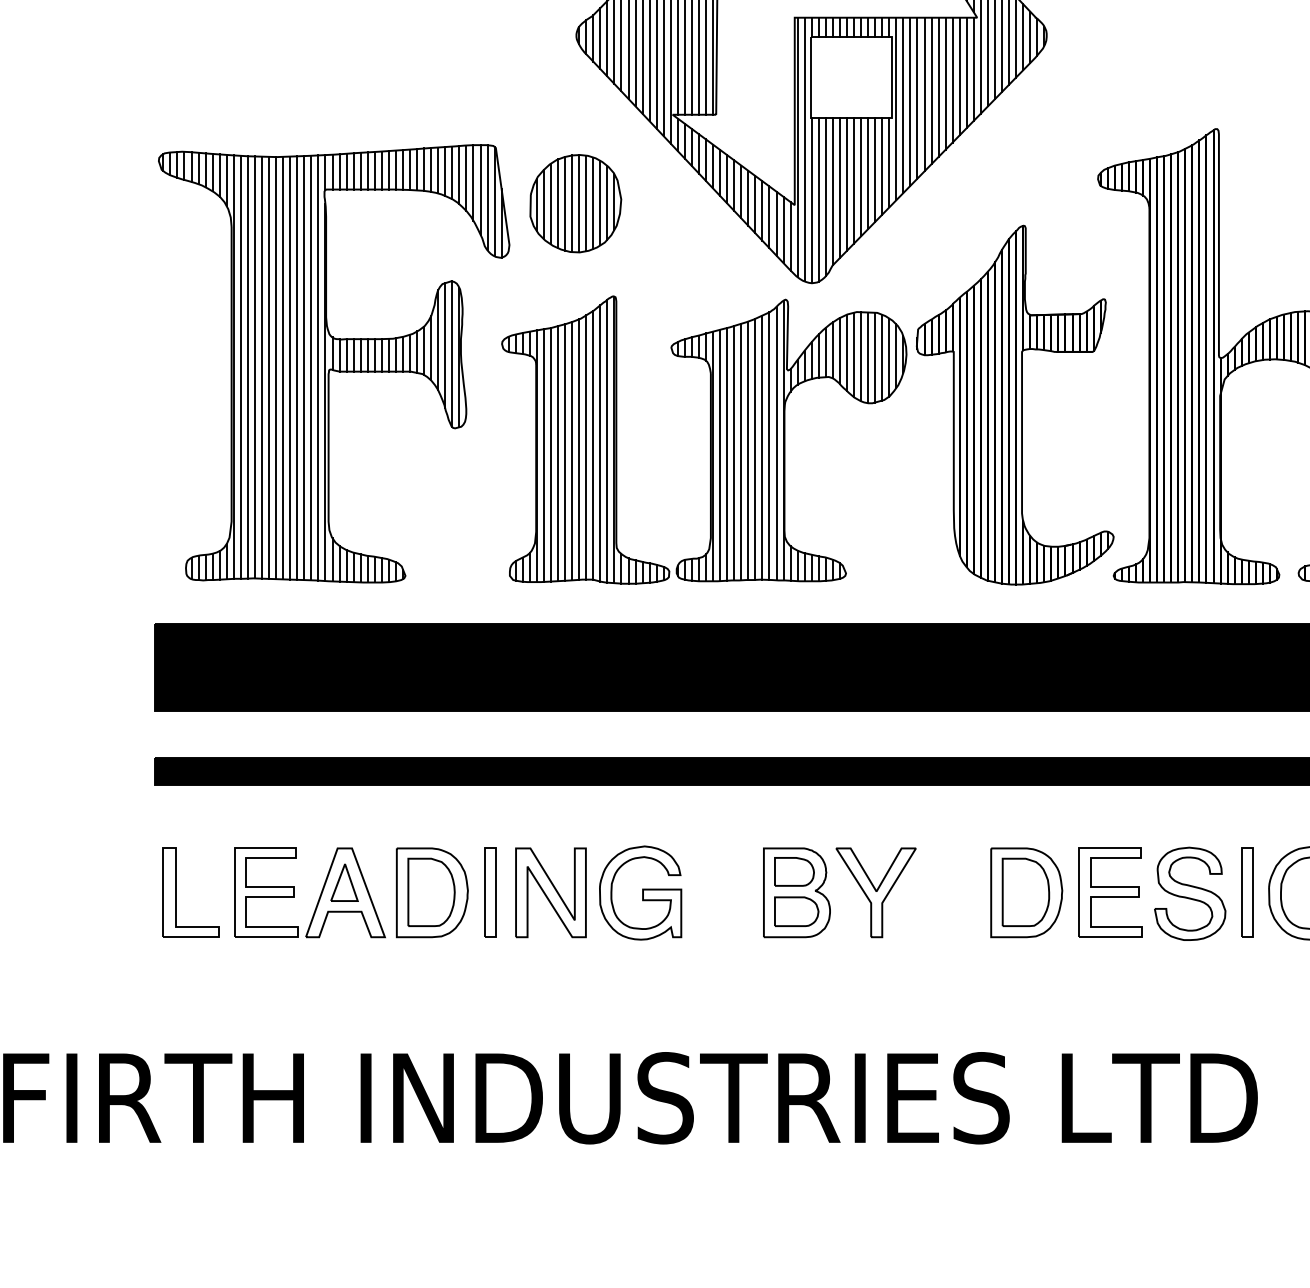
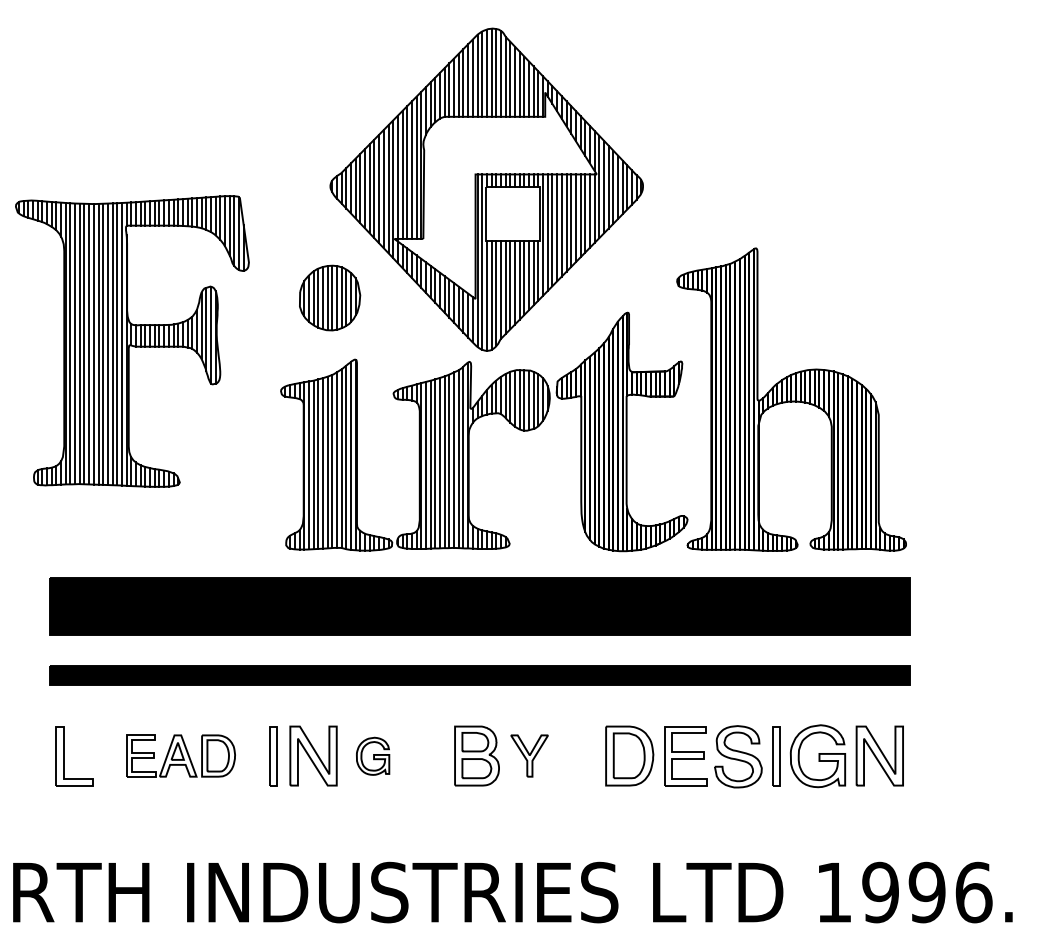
part: (334, 363) -> (132, 341), moved
part: (350, 891) -> (180, 755), size x0.7
part: (875, 891) -> (529, 755), size x0.7
part: (639, 893) -> (372, 756), size x0.6

